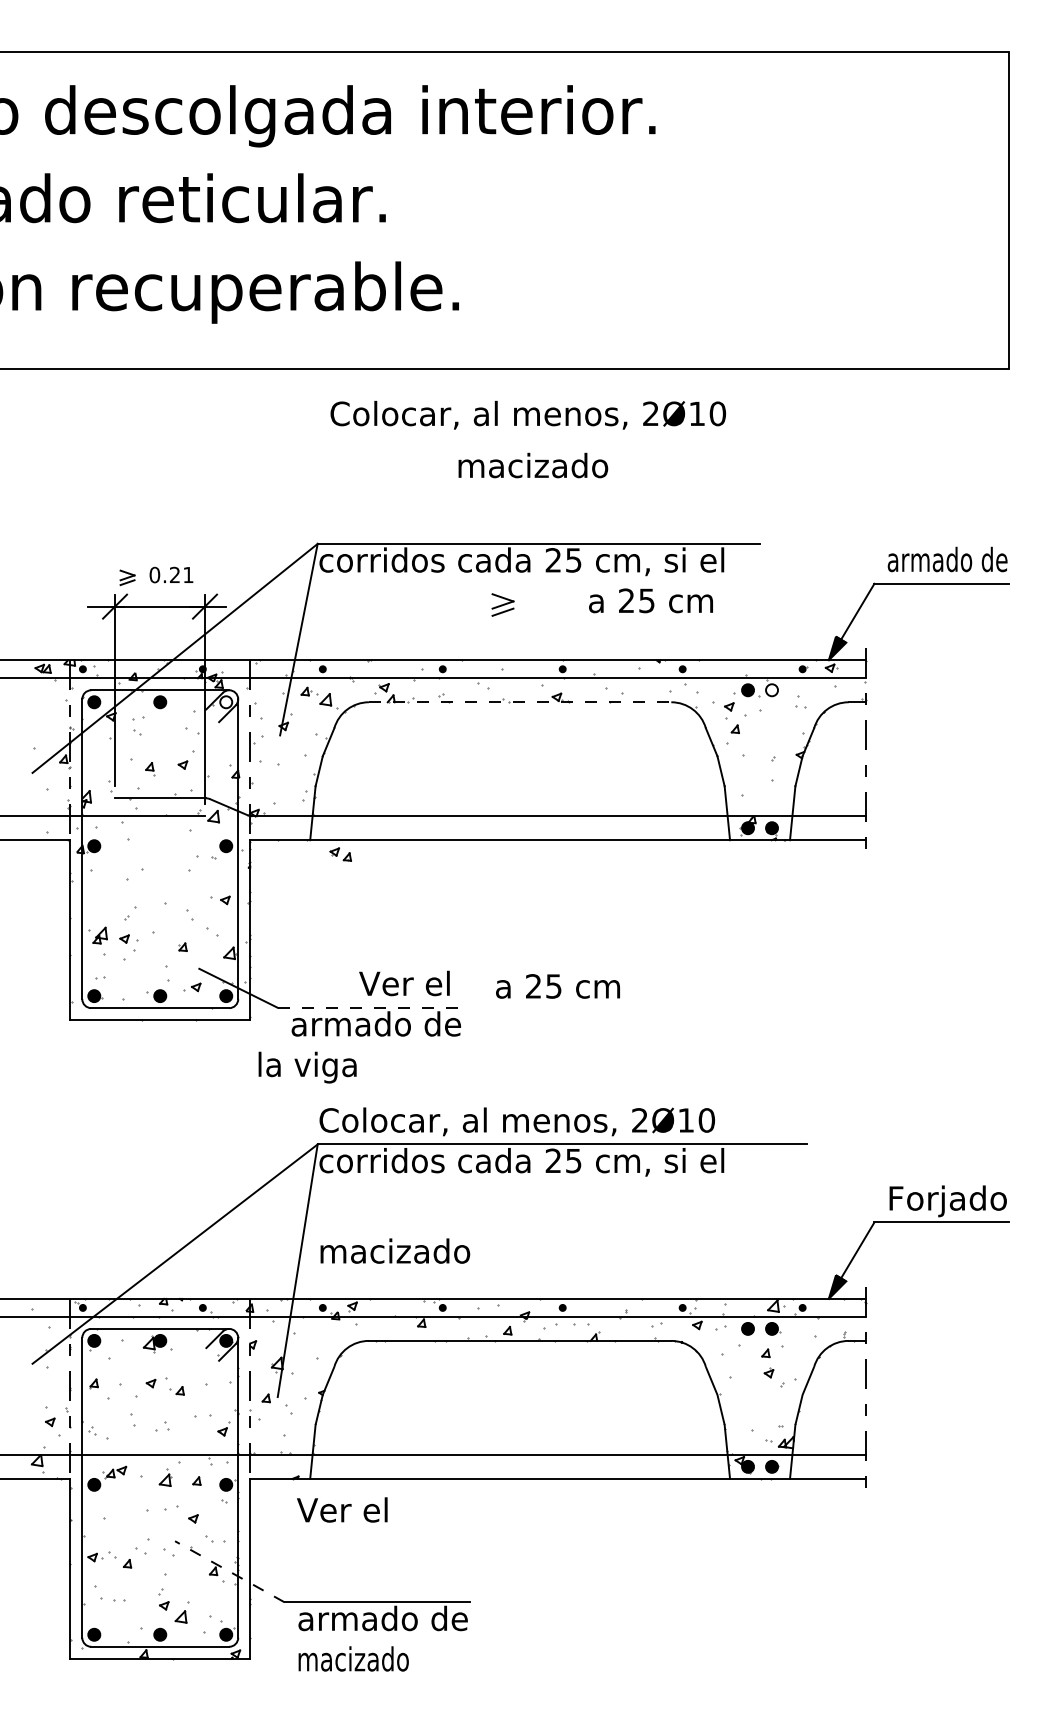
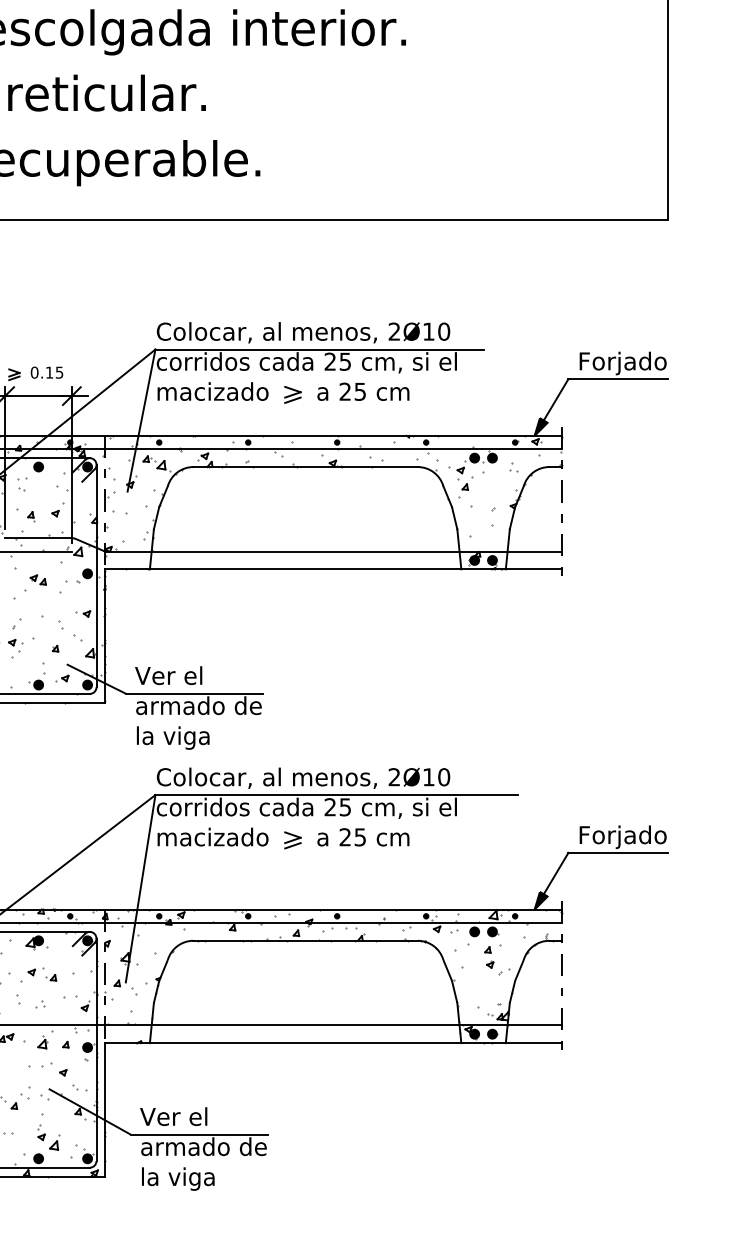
text: (527, 414) -> (302, 332), moved
text: (533, 465) -> (213, 391), moved
text: (947, 562) -> (622, 363), armado de -> Forjado
text: (181, 574) -> (54, 372), 0.21 -> 0.15
text: (650, 600) -> (363, 391), moved
fill: (772, 690) -> (492, 458), added
fill: (226, 702) -> (87, 467), added
line: (520, 702) -> (305, 467), dashed -> solid
part: (340, 854) -> (38, 579), moved
text: (404, 983) -> (168, 675), moved
text: (557, 986) -> (363, 837), moved
line: (370, 1007) -> (194, 693), dashed -> solid
text: (307, 1067) -> (173, 737), moved
part: (502, 1205) -> (292, 840), added
text: (395, 1250) -> (213, 836), moved
text: (342, 1509) -> (173, 1116), moved
line: (229, 1571) -> (90, 1111), dashed -> solid
text: (353, 1661) -> (182, 1178), macizado -> la viga

